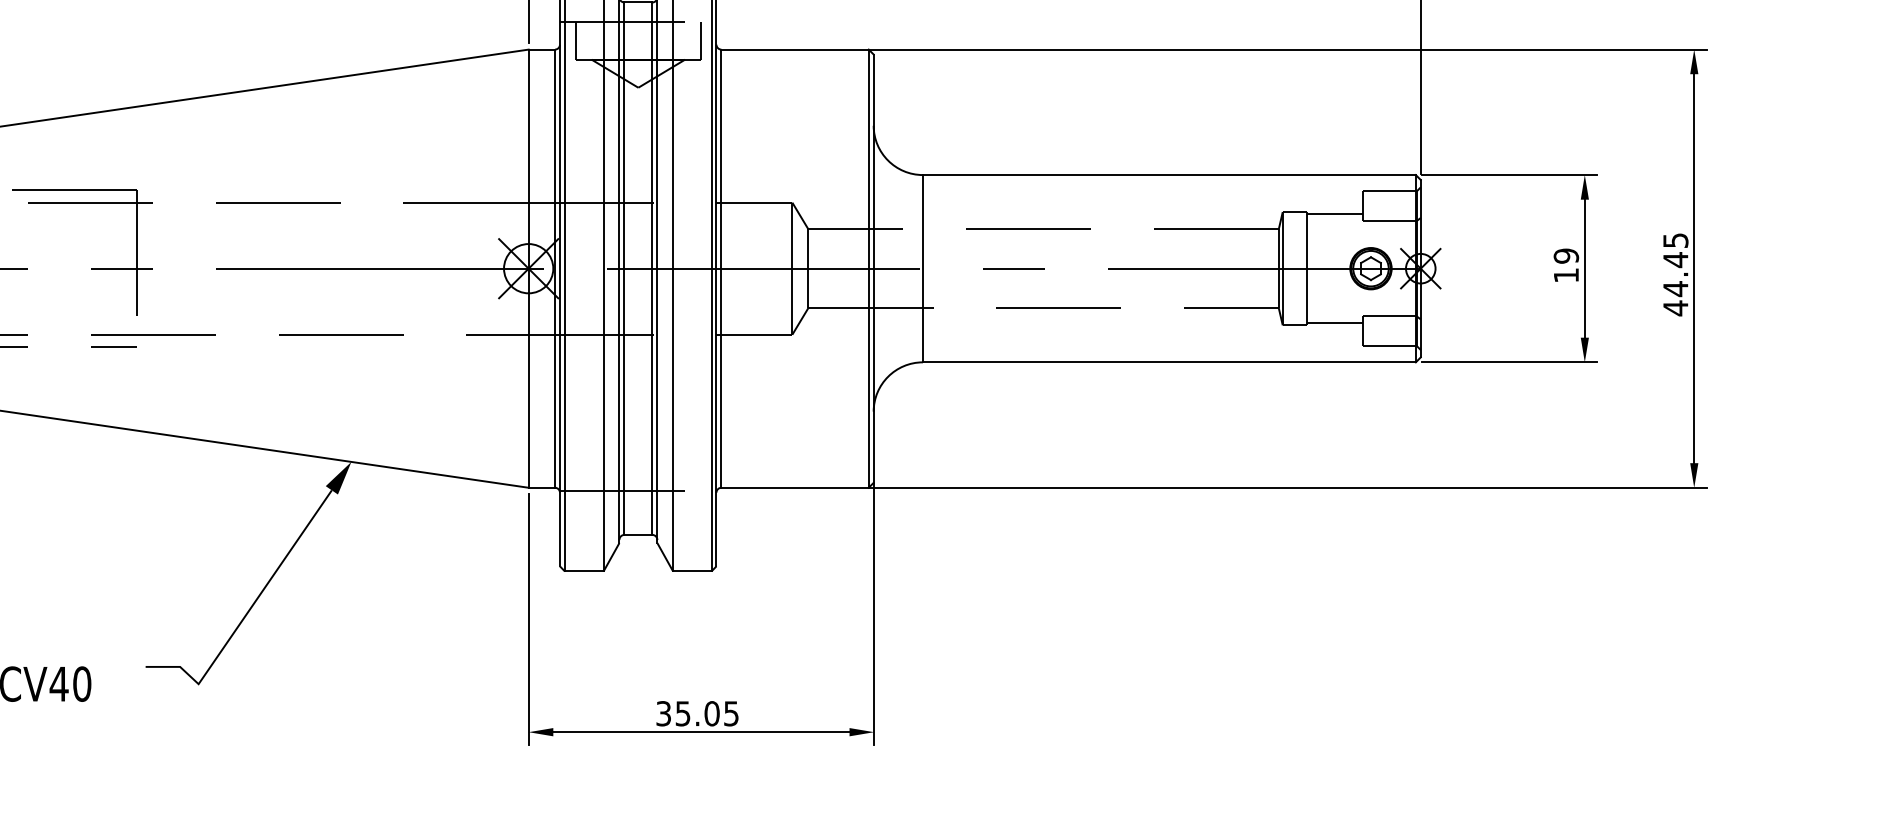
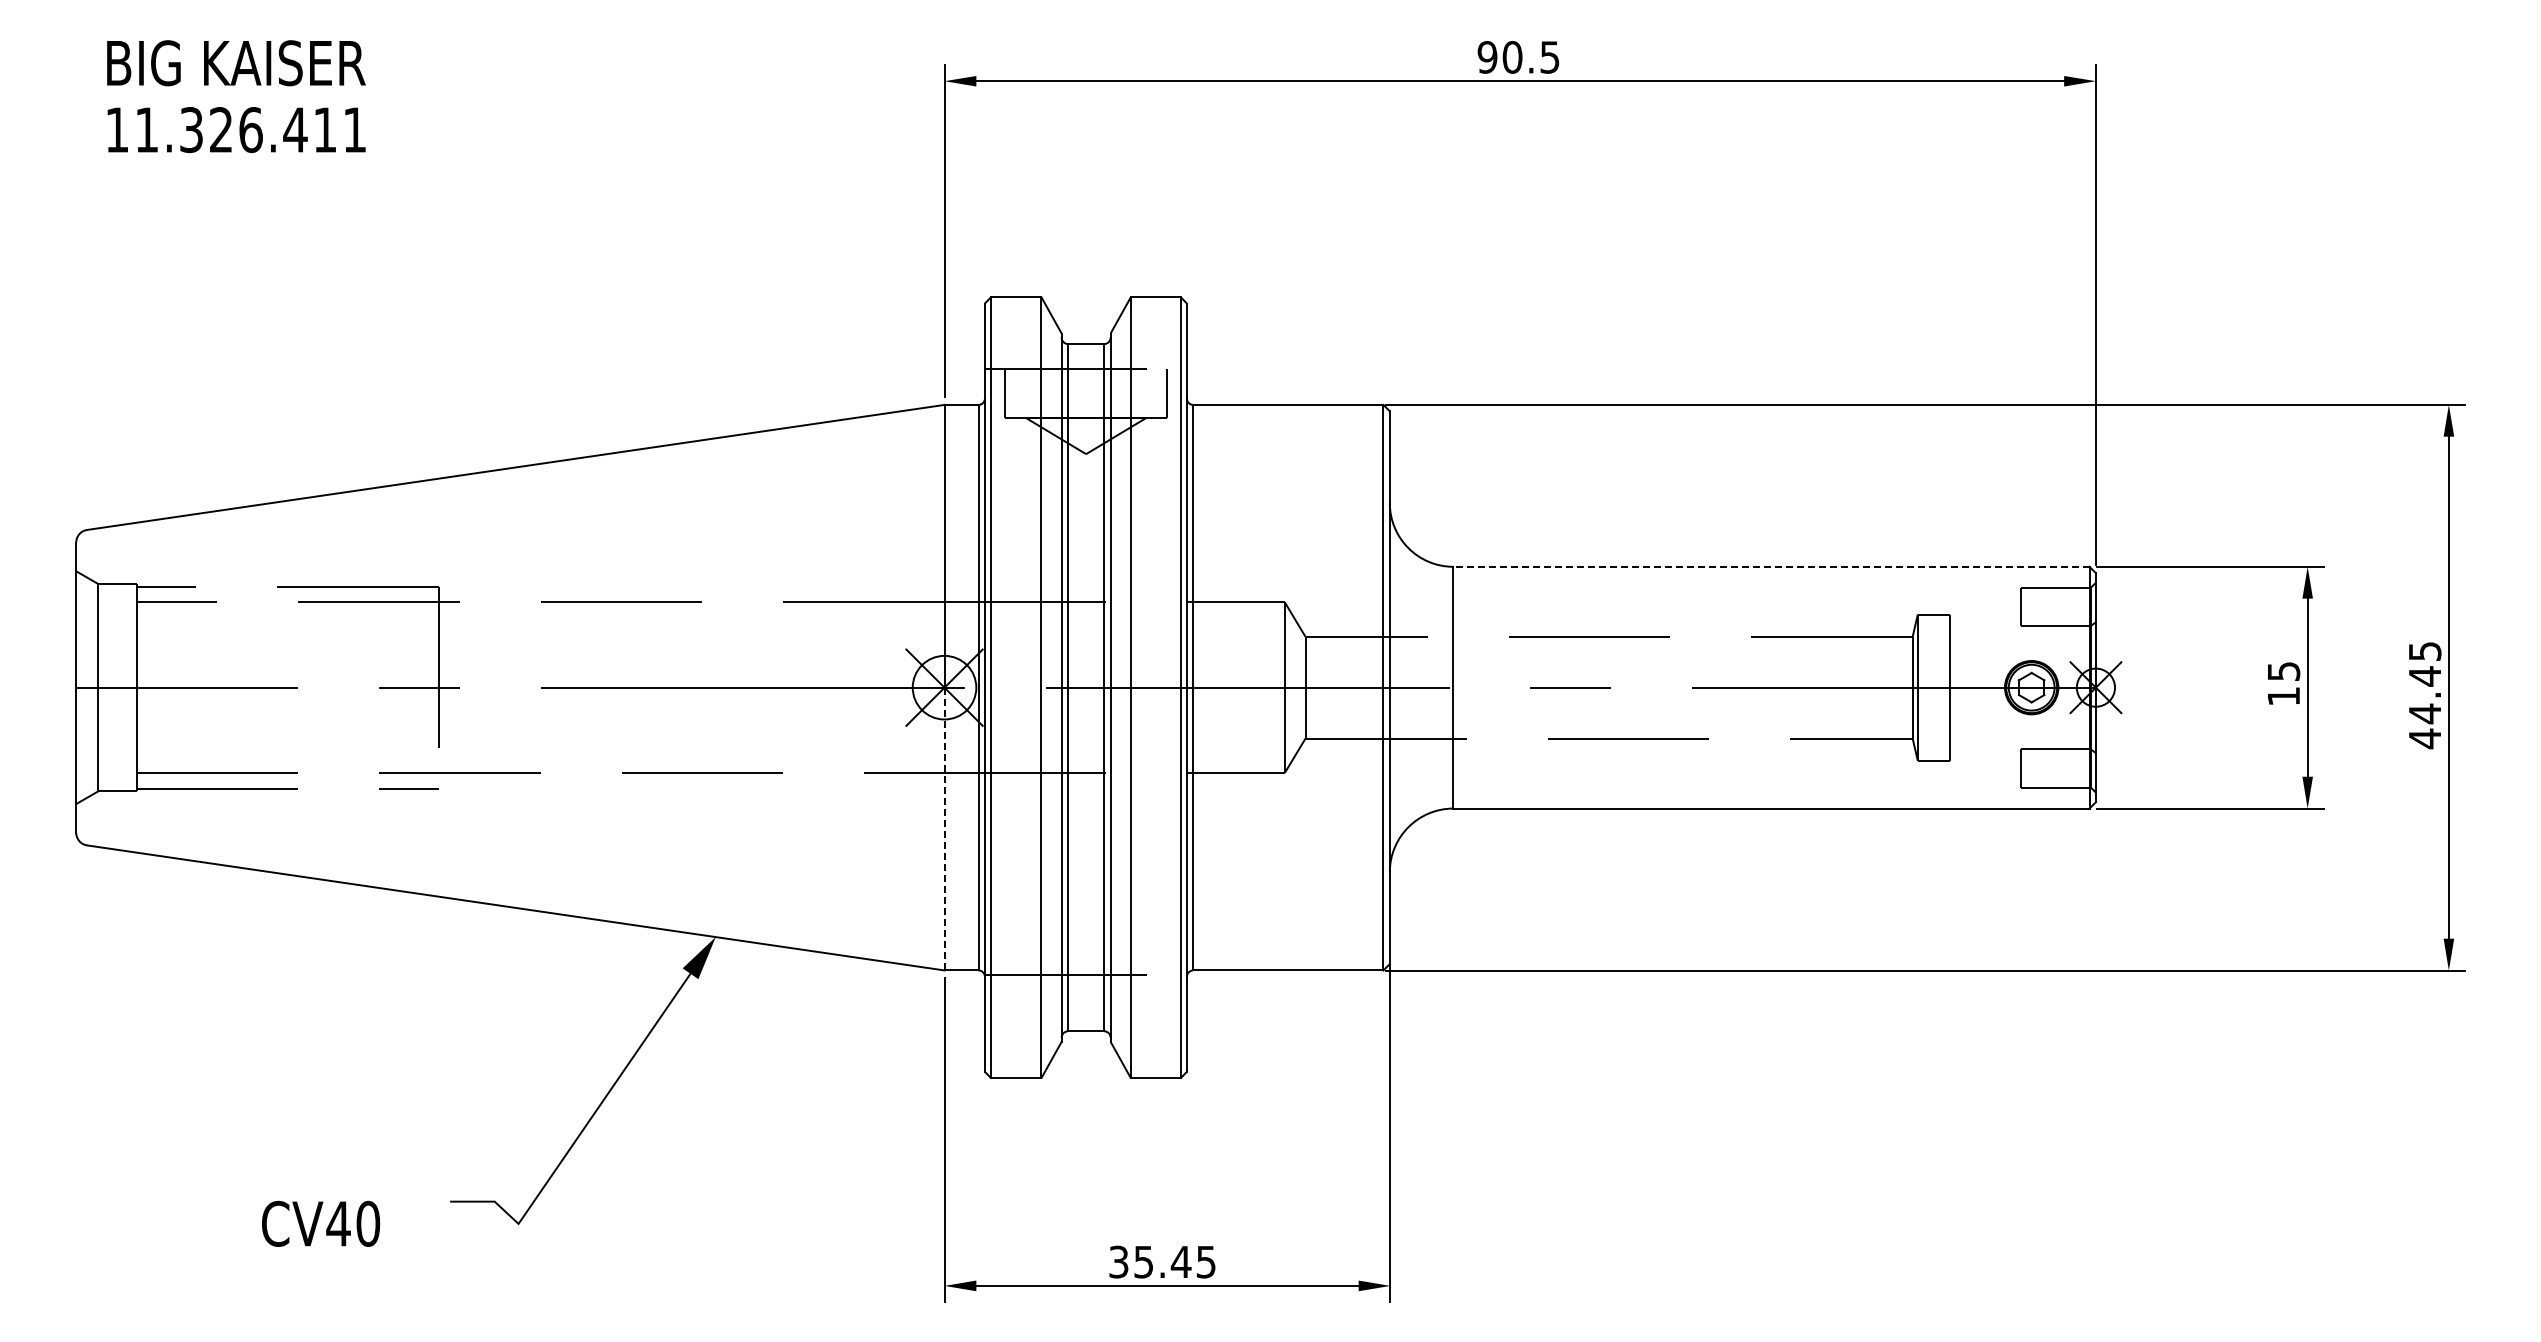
line: (1169, 174) -> (1771, 566), solid -> dashed
line: (1334, 214) -> (1984, 617), removed
text: (1566, 256) -> (2283, 671), 19 -> 15
line: (1334, 322) -> (1984, 757), removed
line: (528, 377) -> (944, 828), solid -> dashed
text: (711, 713) -> (1180, 1261), 35.05 -> 35.45

